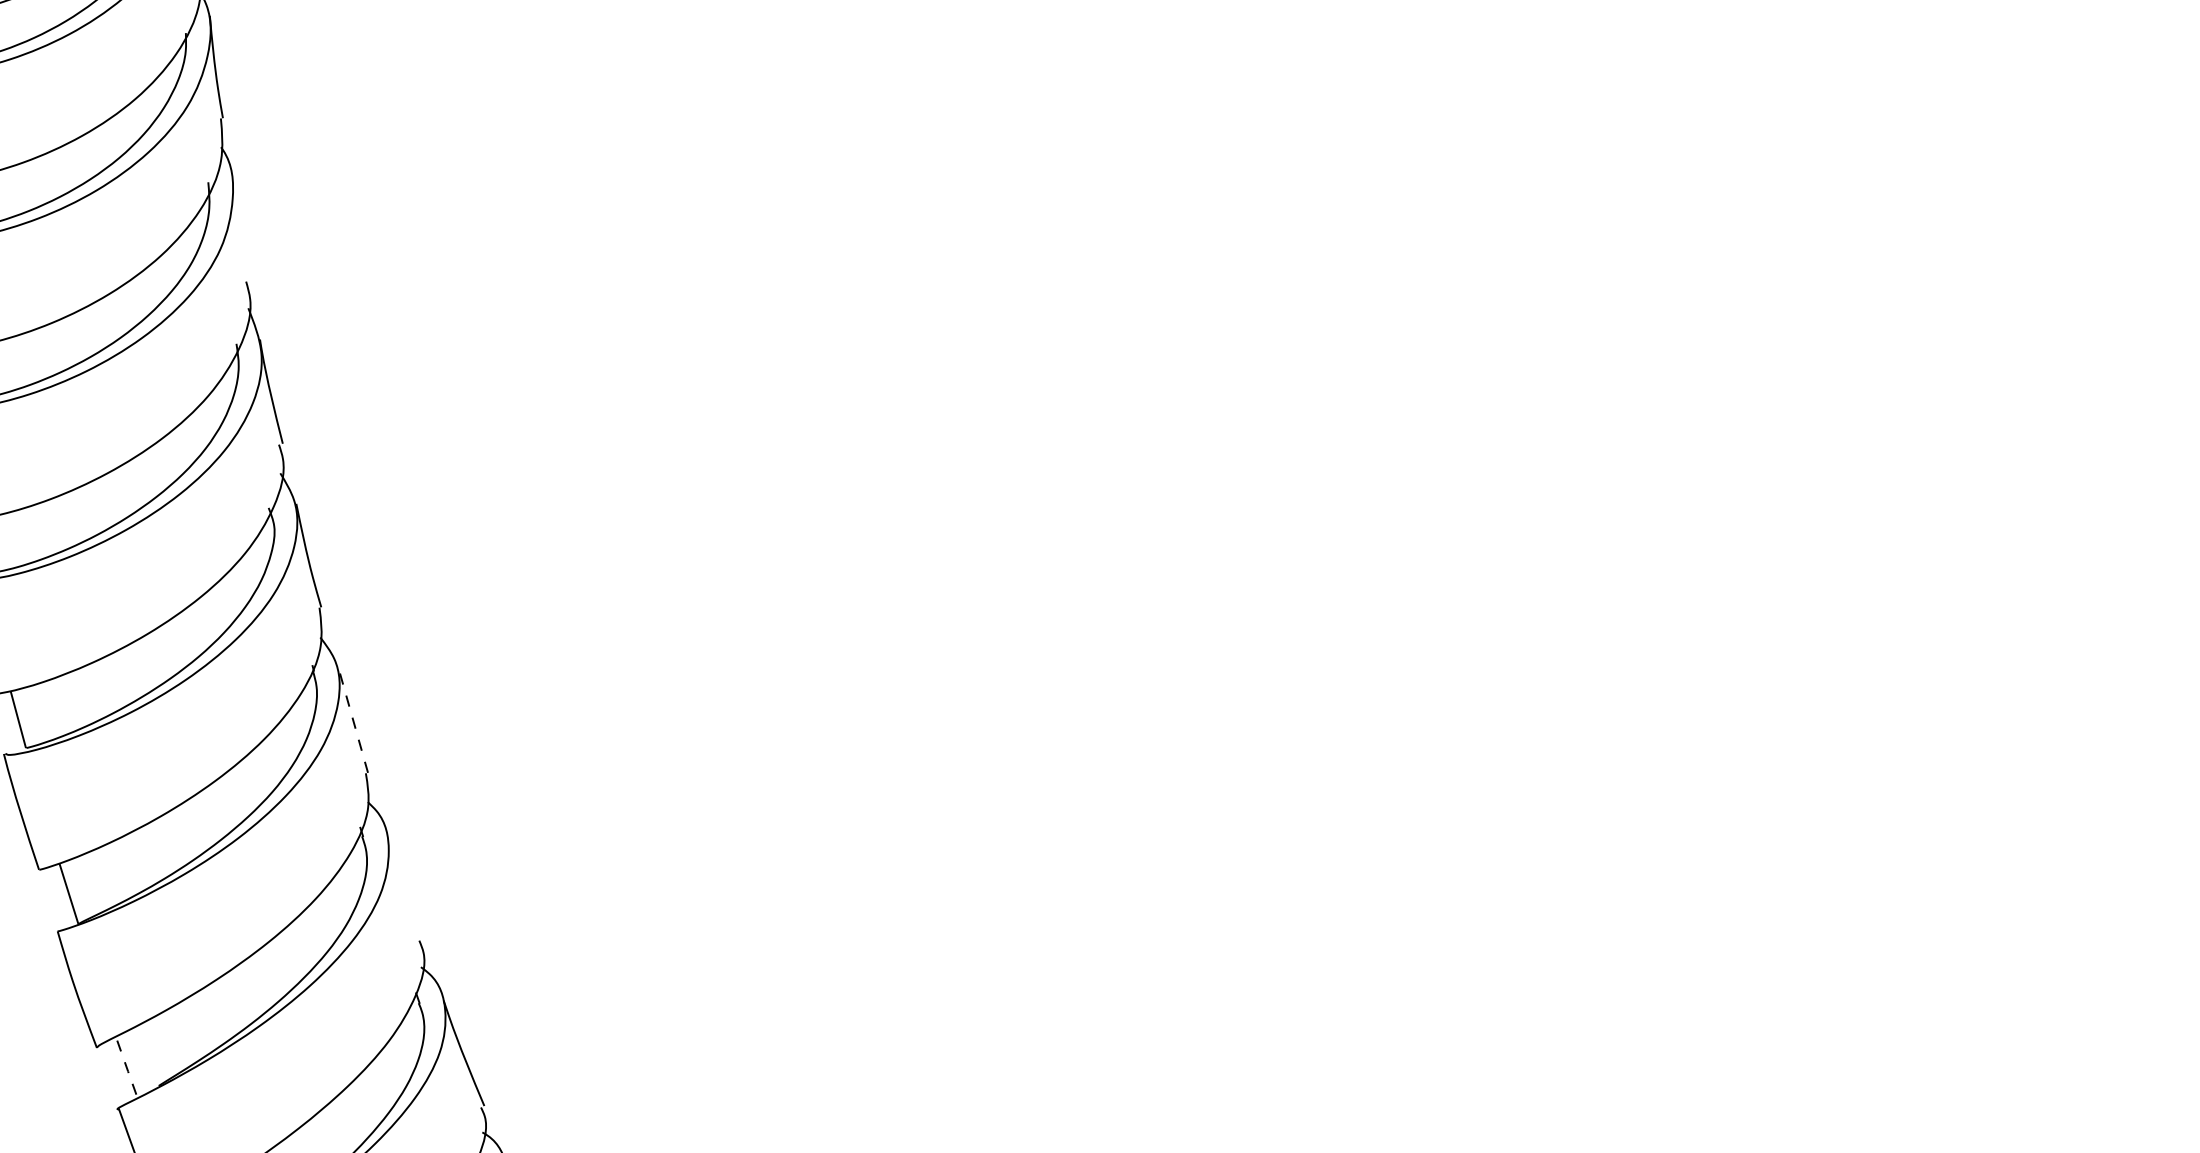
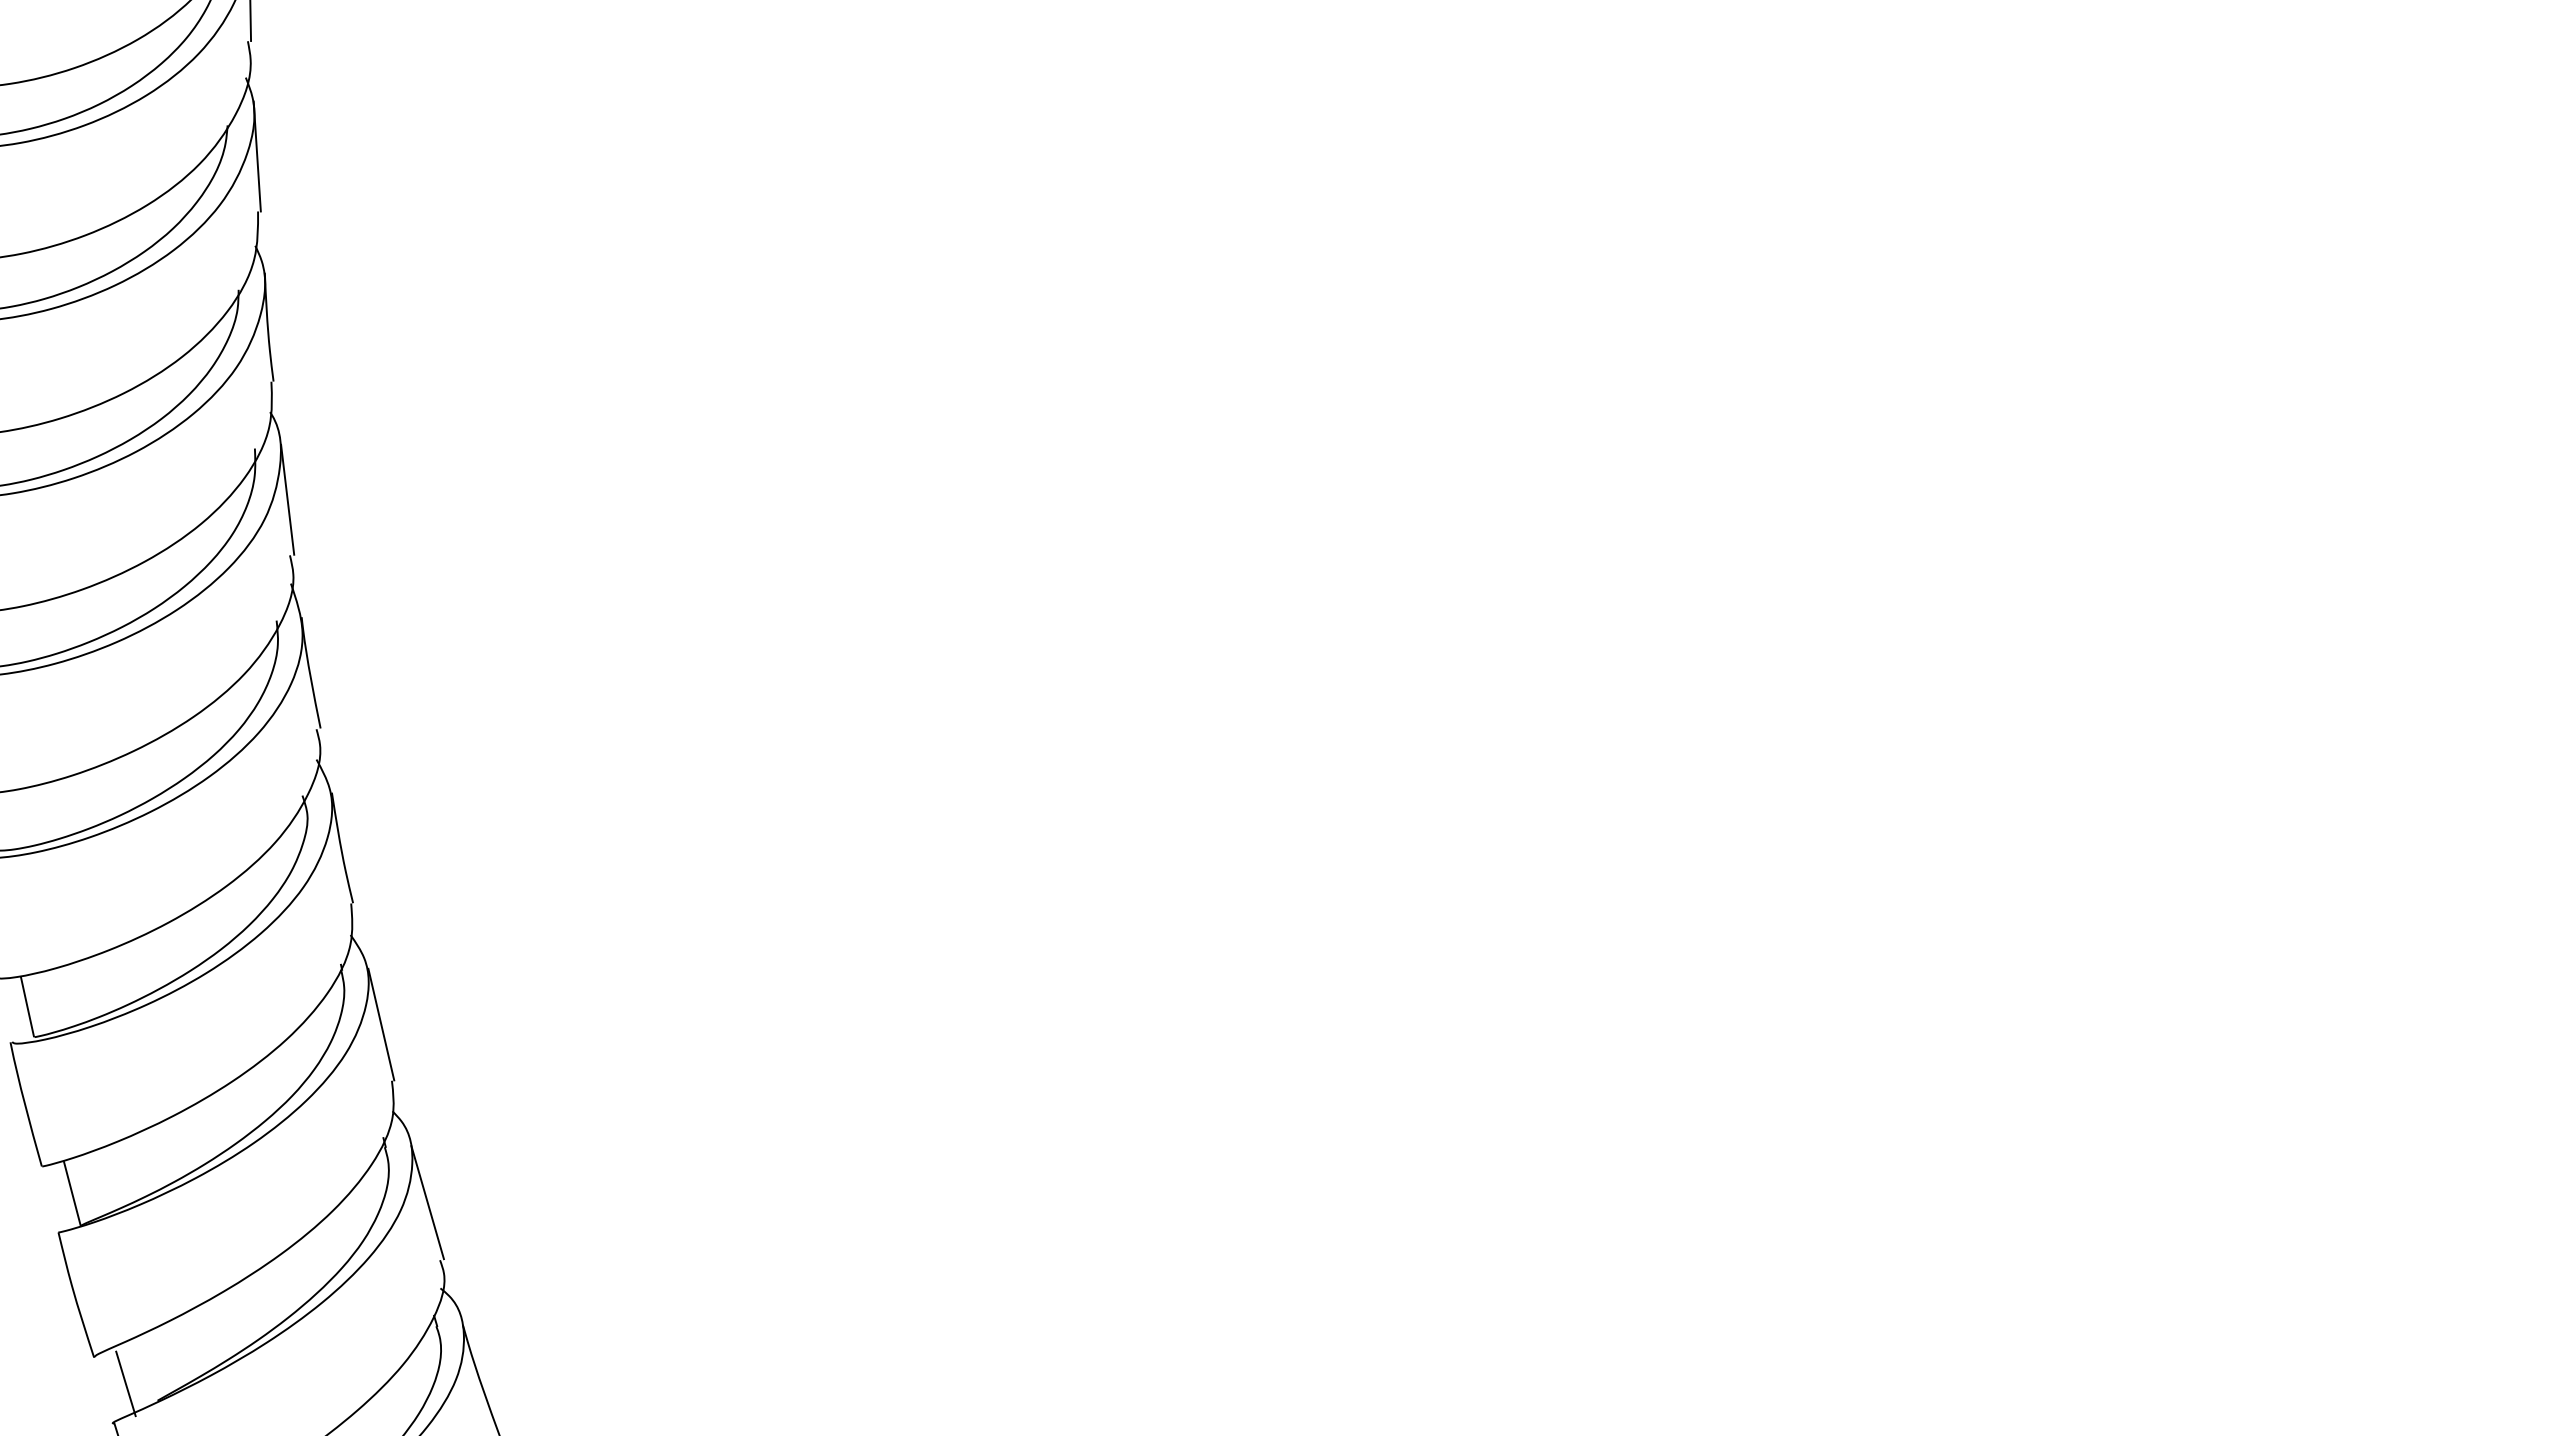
line: (241, 228) -> (287, 499), added
line: (353, 720) -> (381, 1024), dashed -> solid
line: (404, 886) -> (427, 1202), added
line: (127, 1071) -> (125, 1383), dashed -> solid

